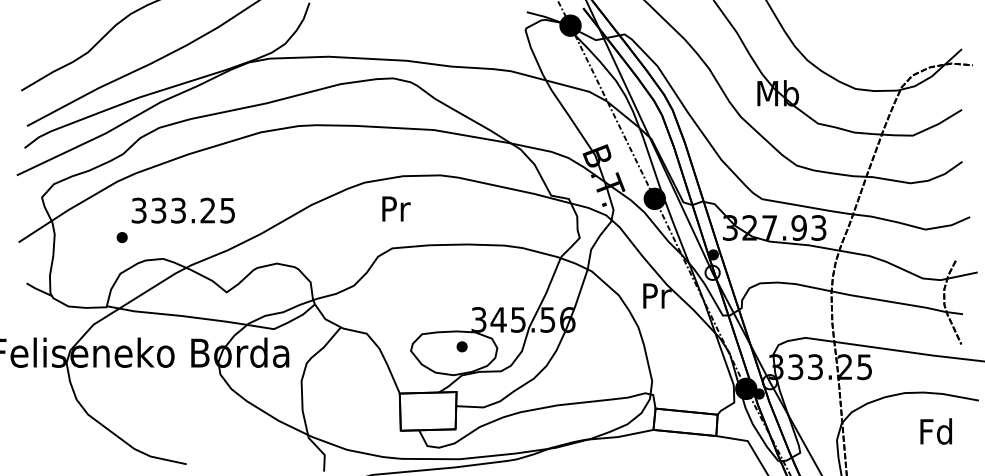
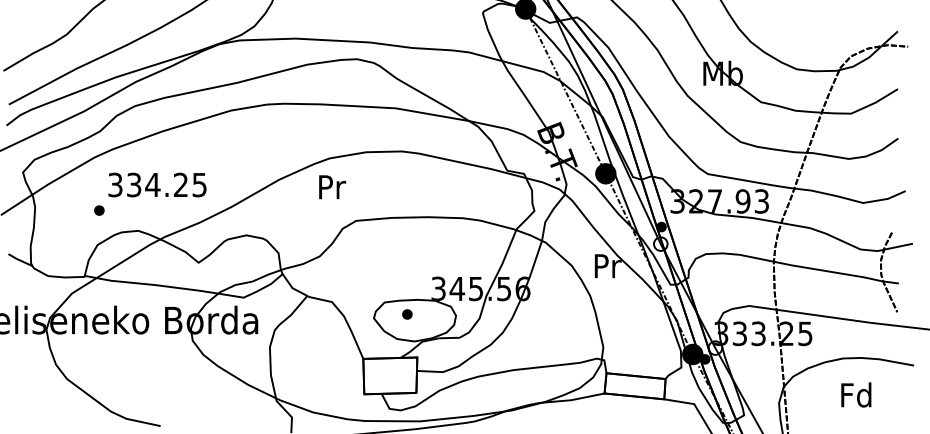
text: (396, 208) -> (332, 186), moved
text: (178, 210) -> (152, 184), 333.25 -> 334.25
part: (461, 346) -> (406, 314), moved
text: (935, 431) -> (855, 394), moved

